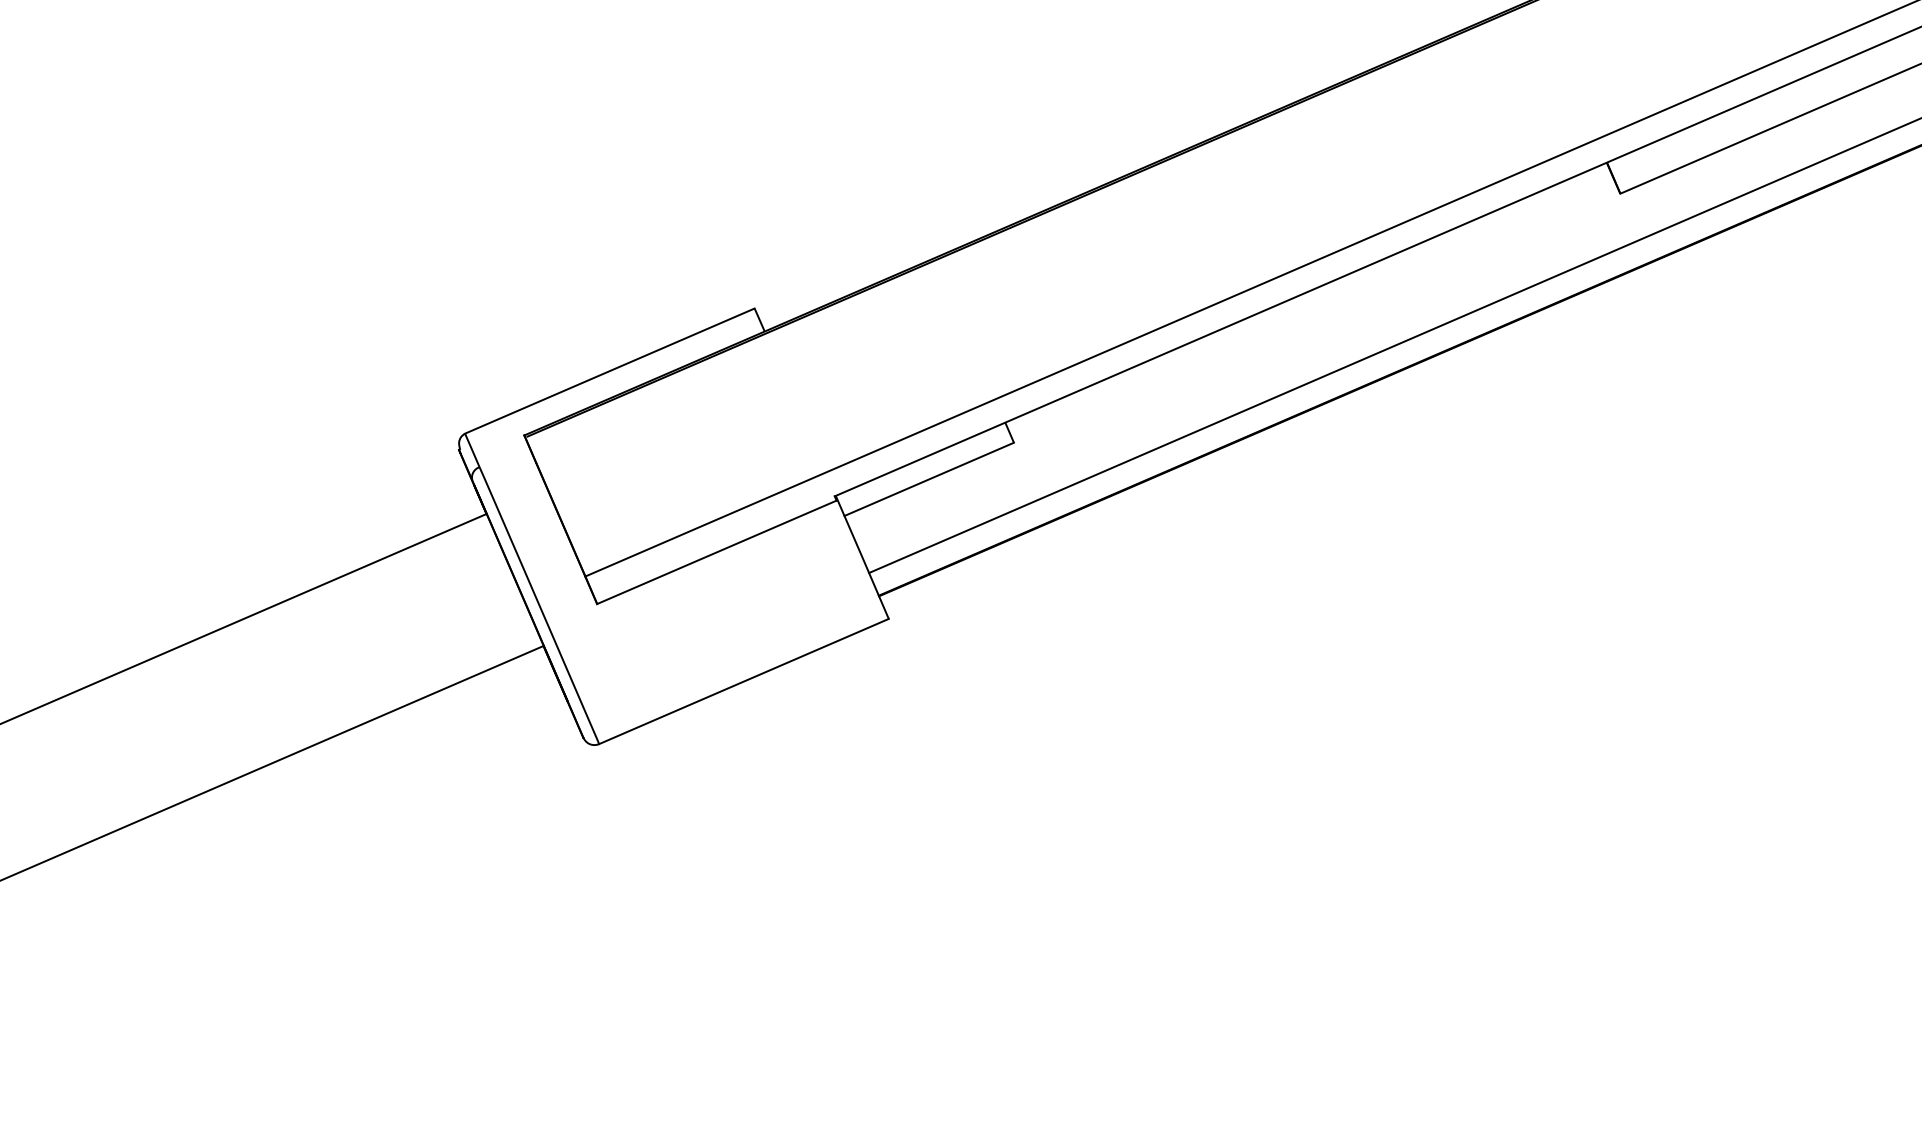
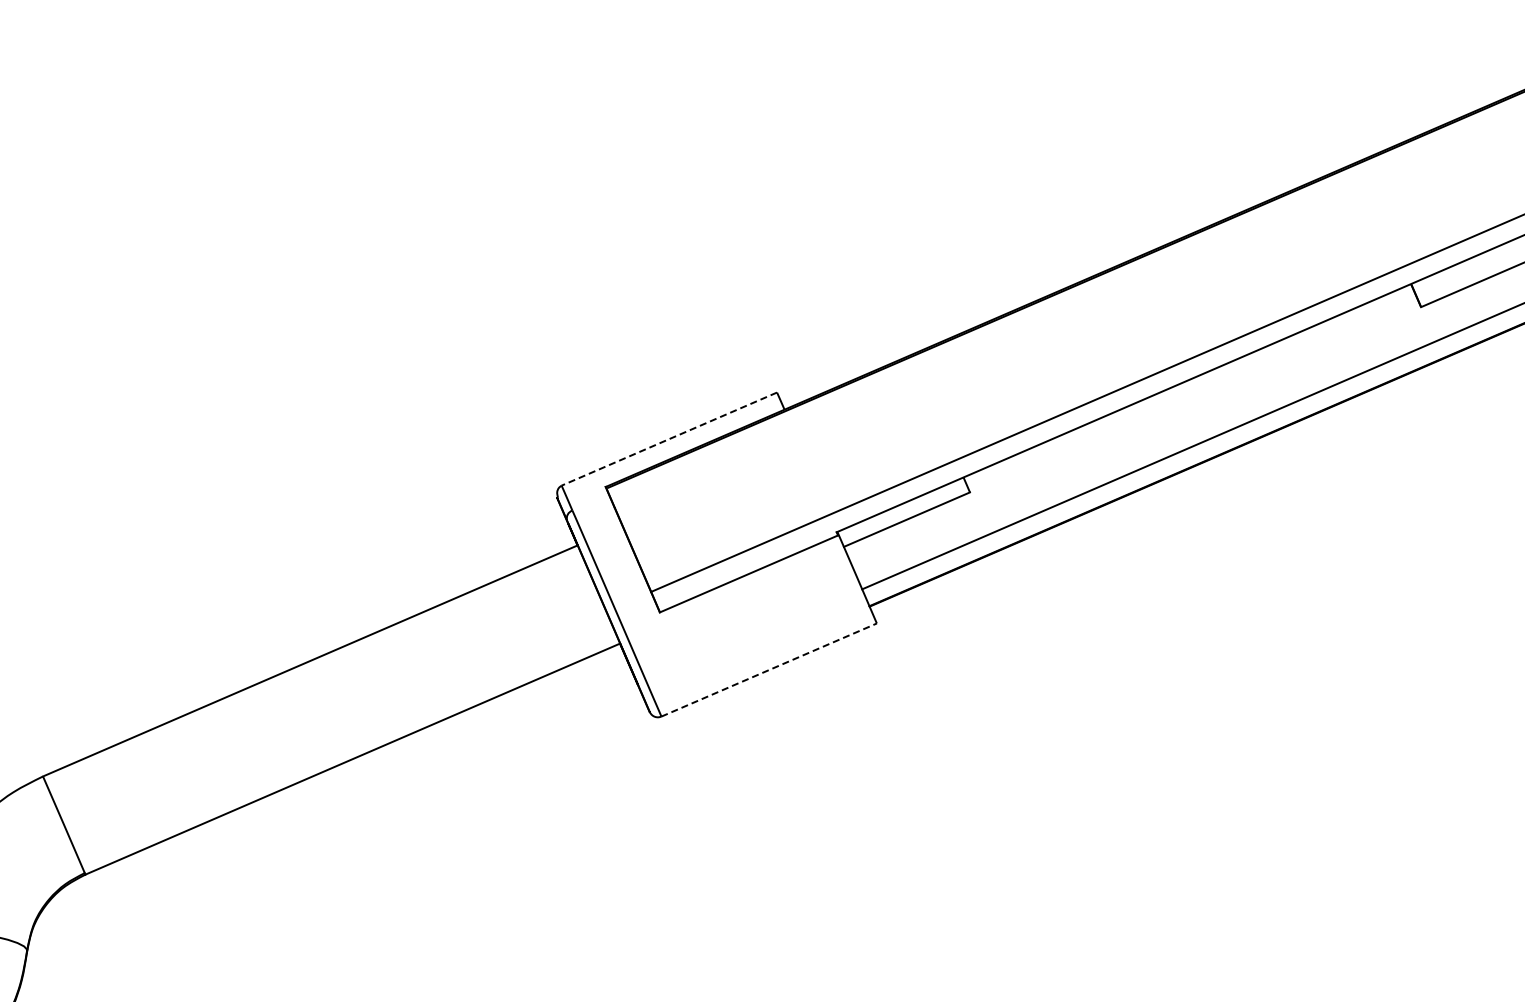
line: (608, 371) -> (668, 439), solid -> dashed
line: (744, 680) -> (769, 669), solid -> dashed

